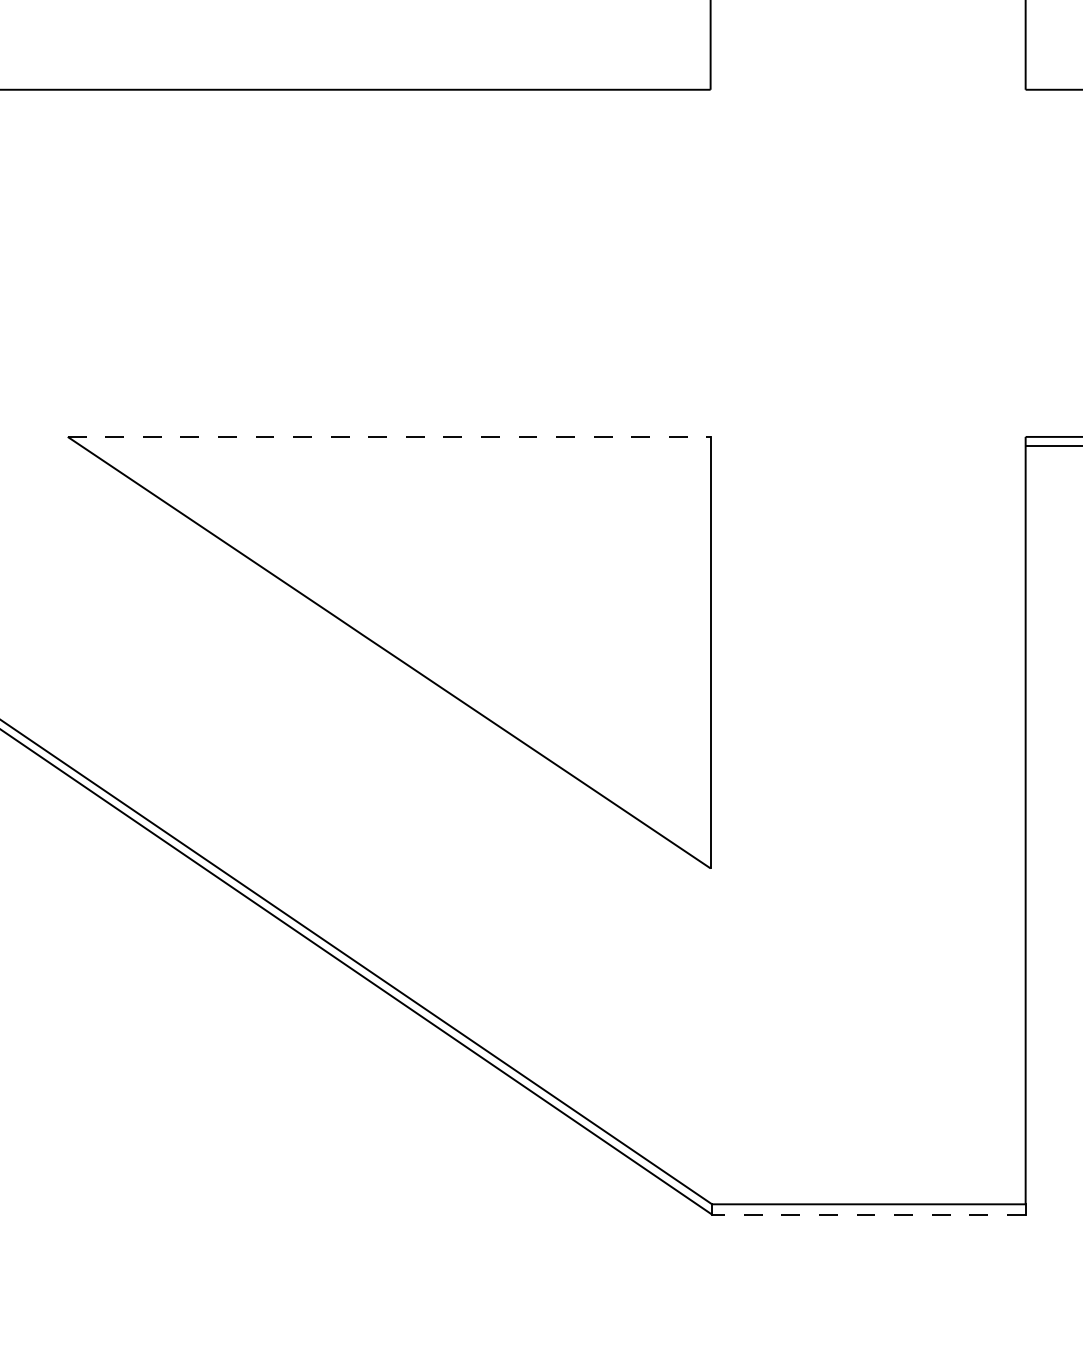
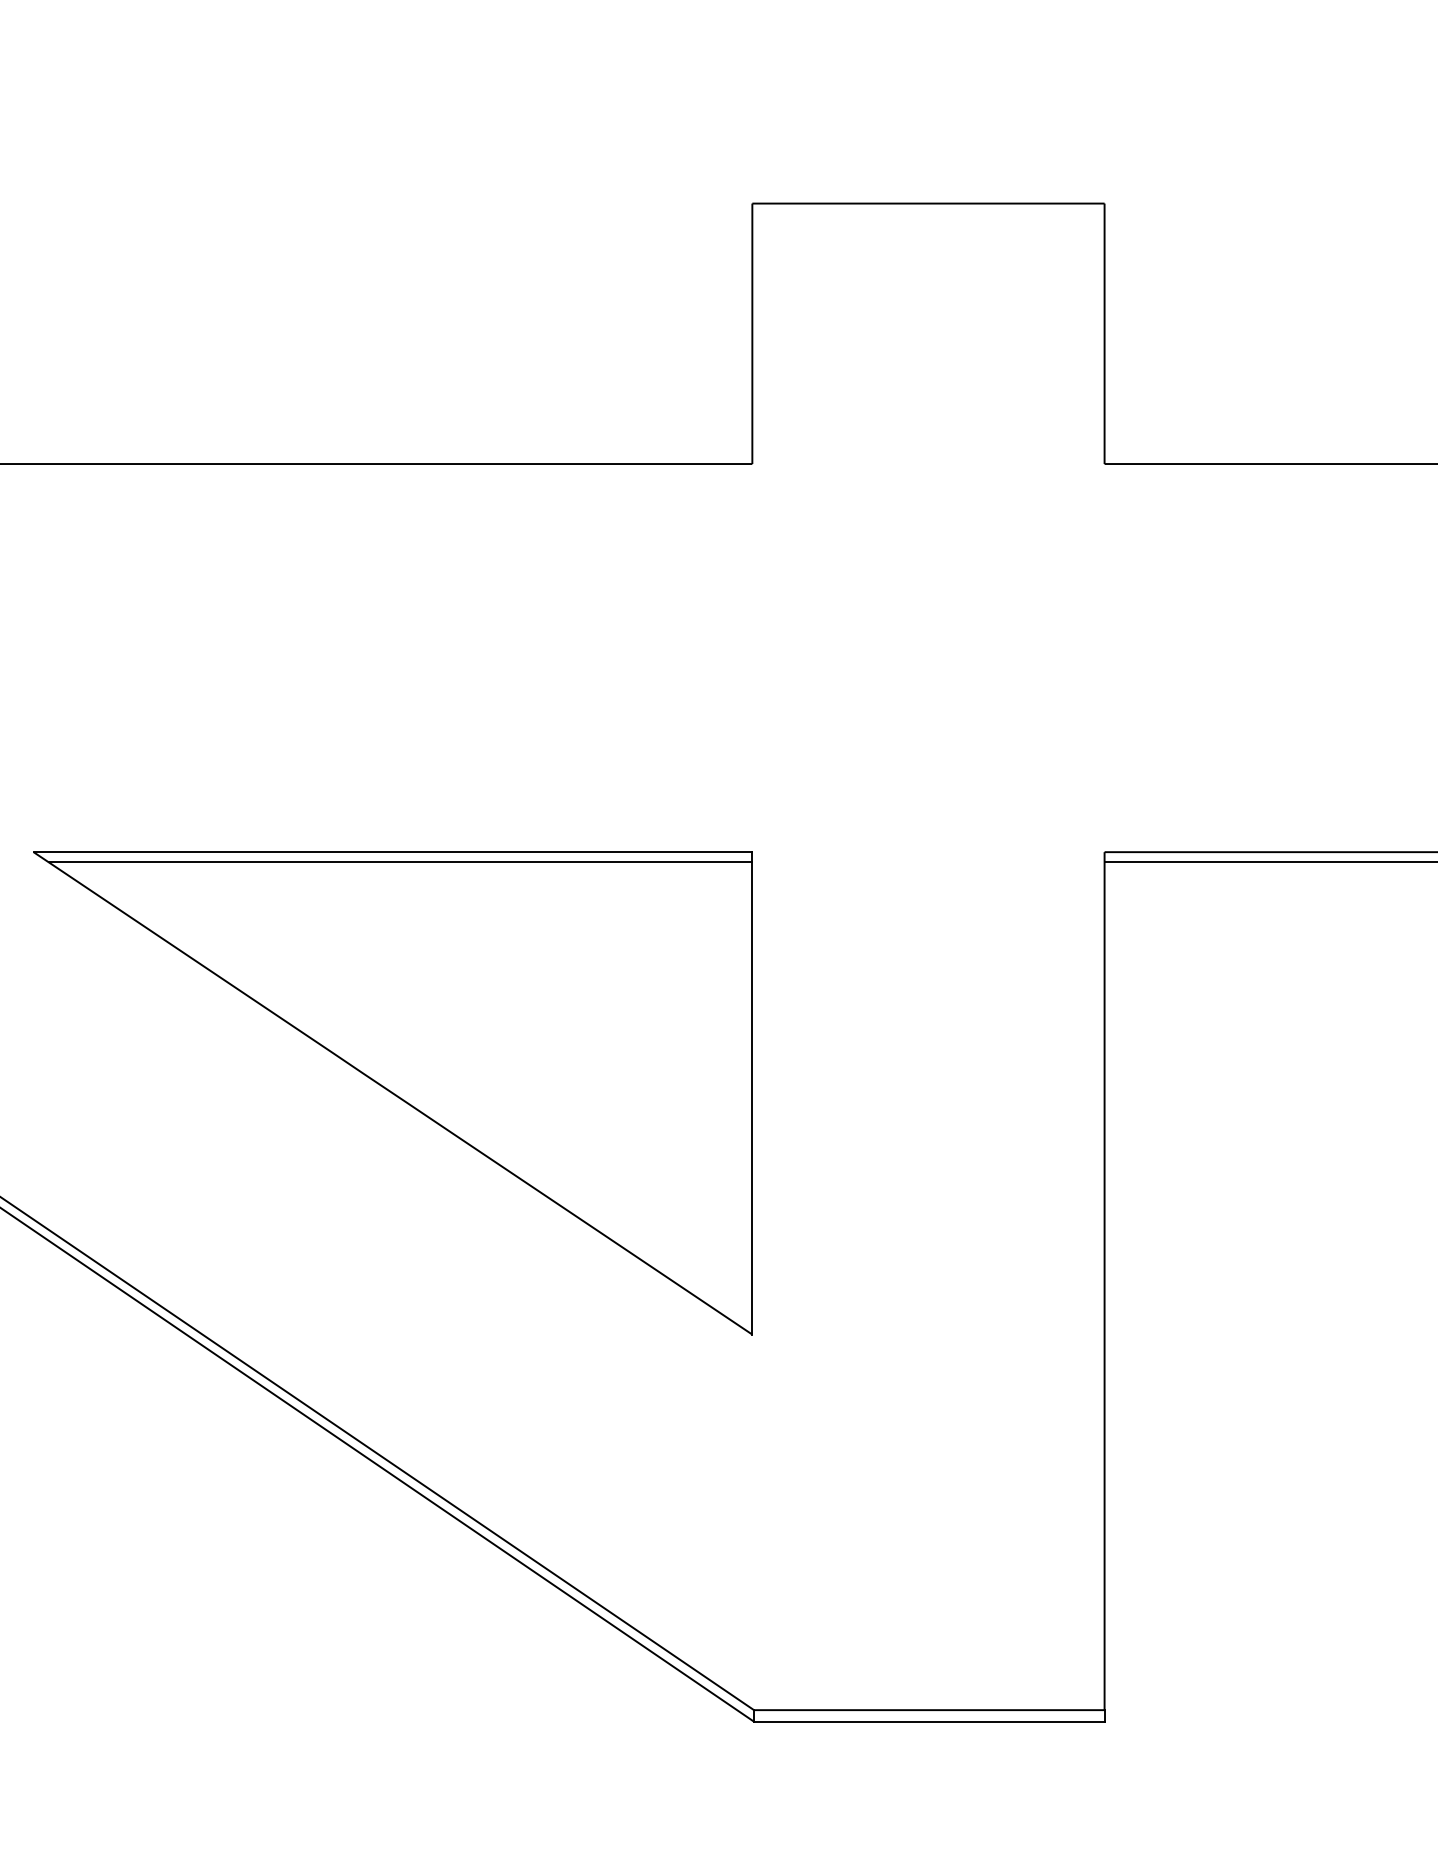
line: (389, 437) -> (393, 852), dashed -> solid
line: (395, 446) -> (400, 862), added
line: (868, 1214) -> (928, 1721), dashed -> solid

